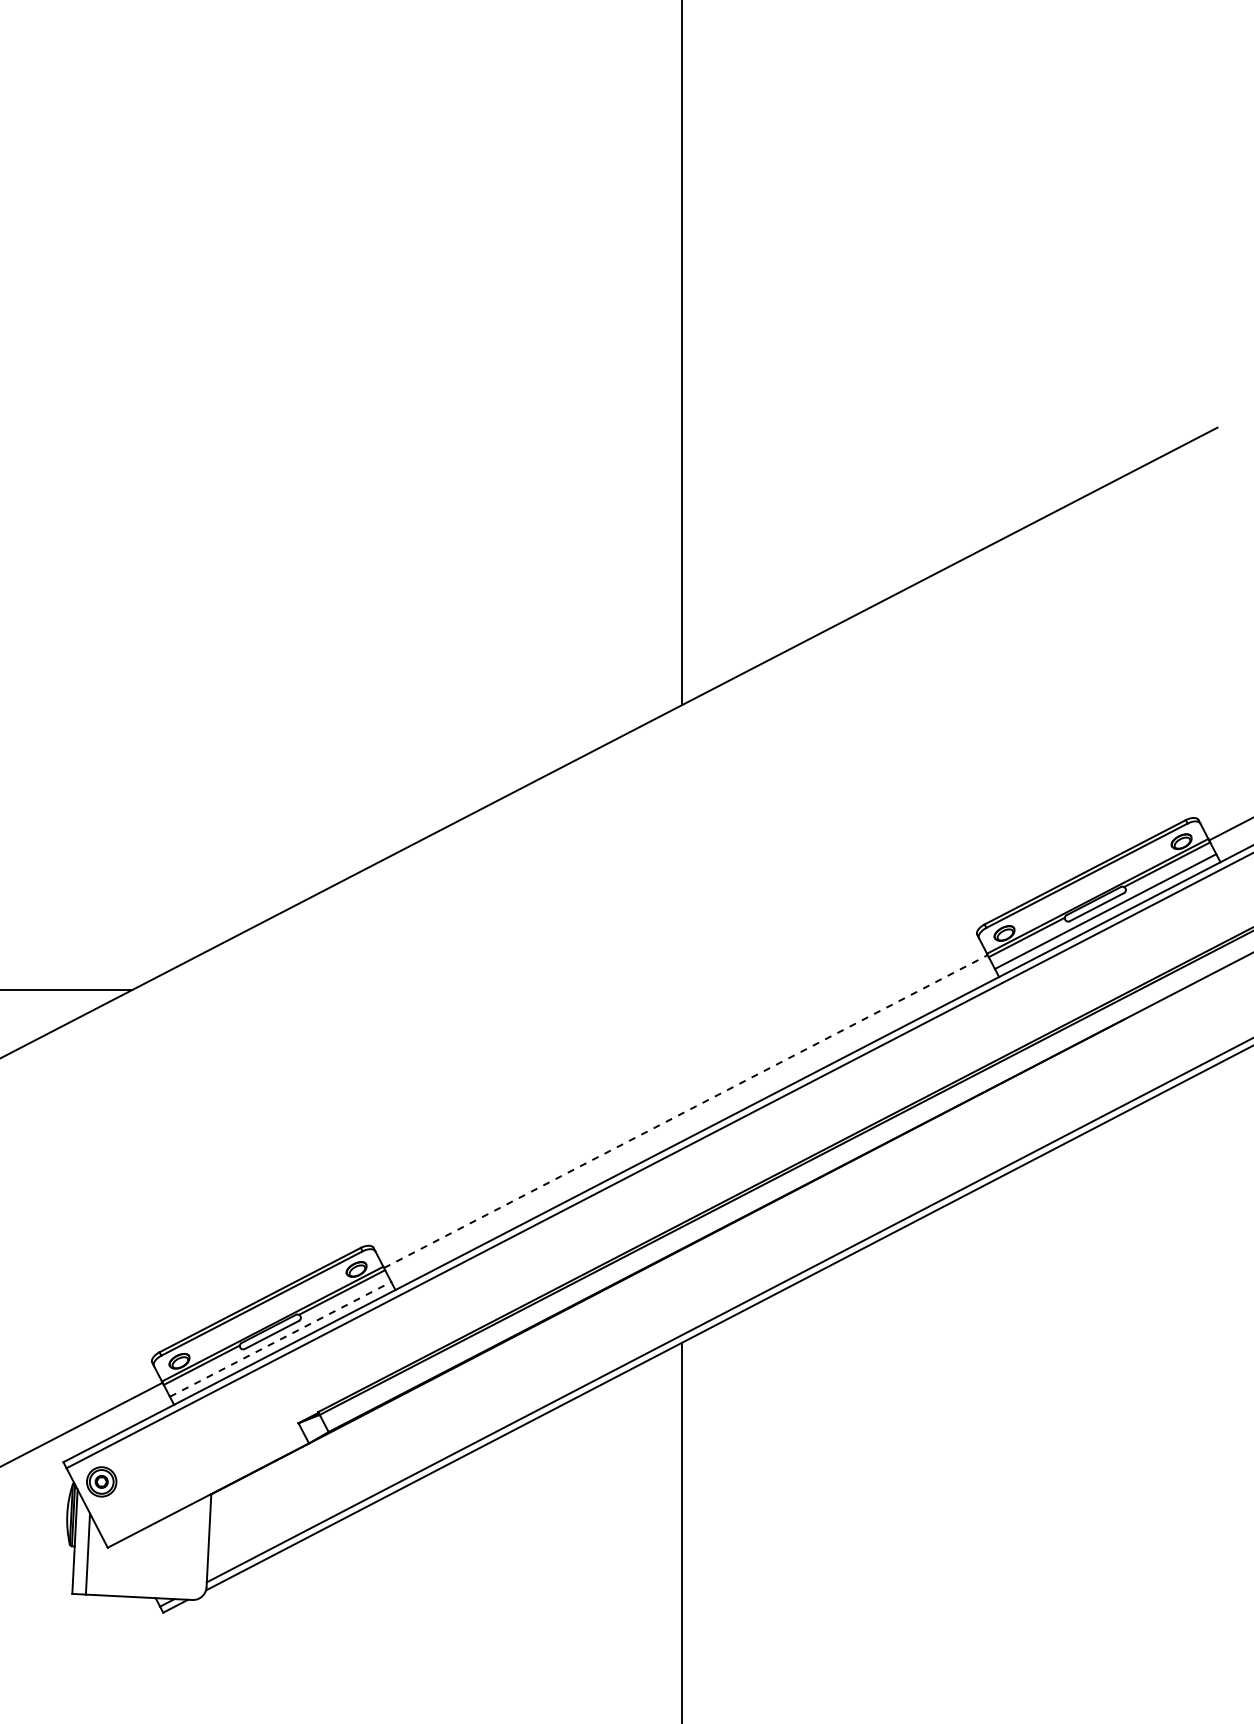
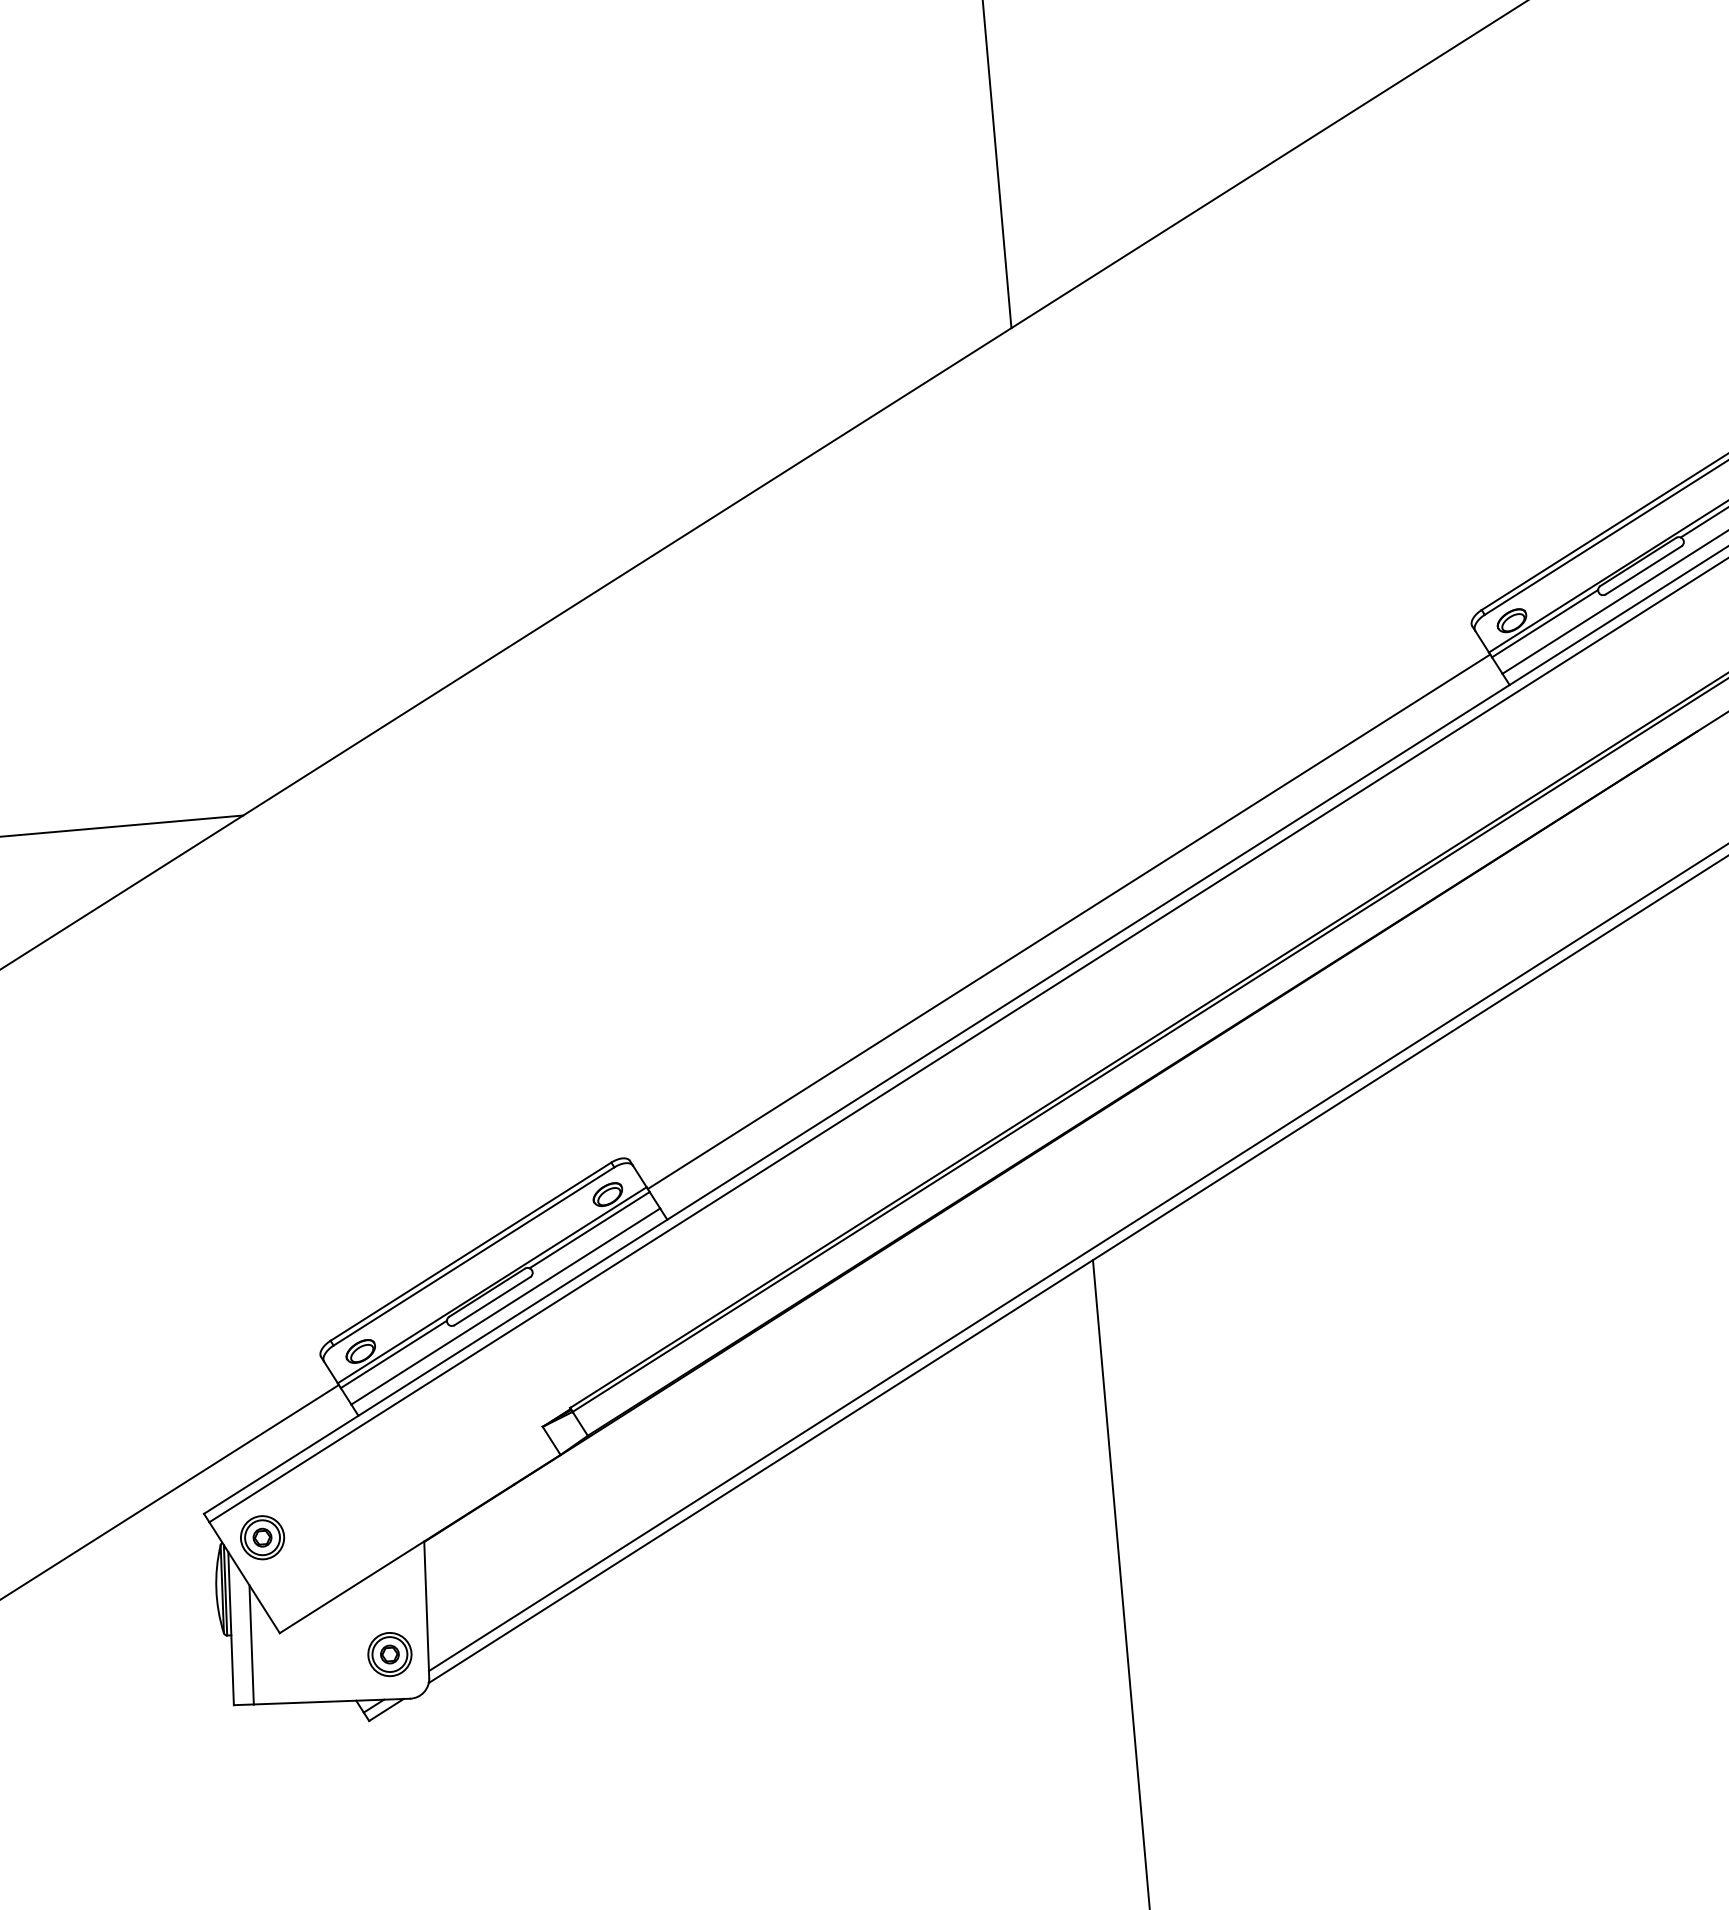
line: (686, 1111) -> (1069, 921), dashed -> solid
line: (280, 1339) -> (505, 1306), dashed -> solid
part: (180, 1568) -> (388, 1654), added

